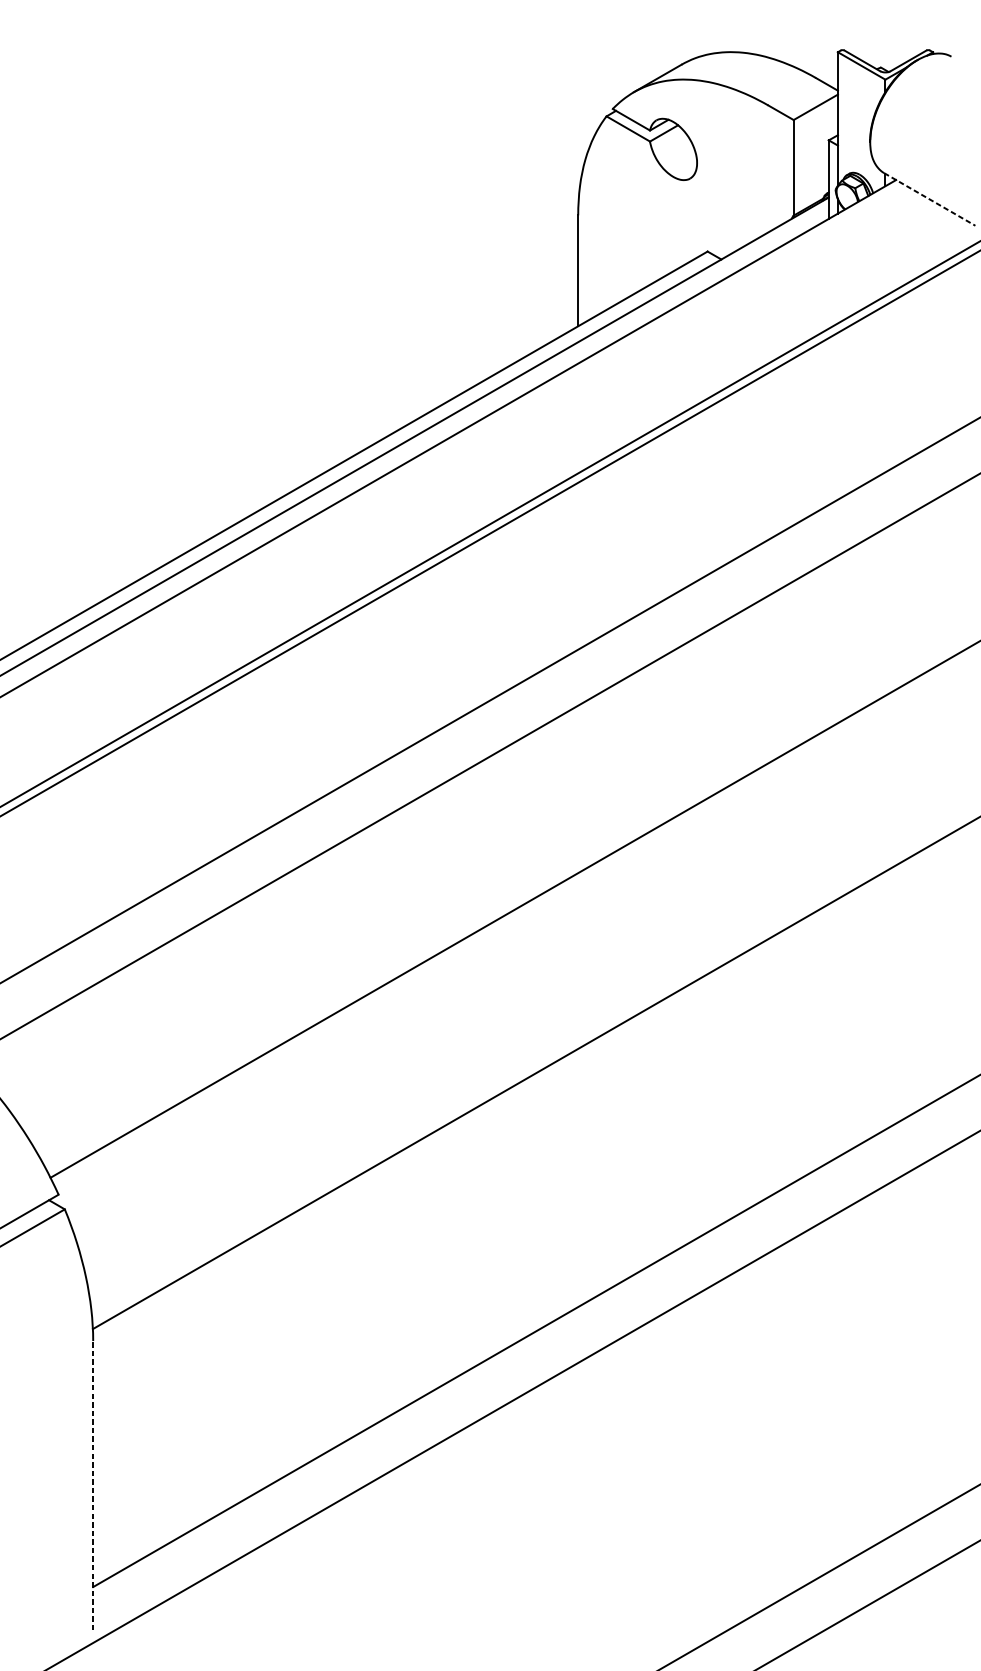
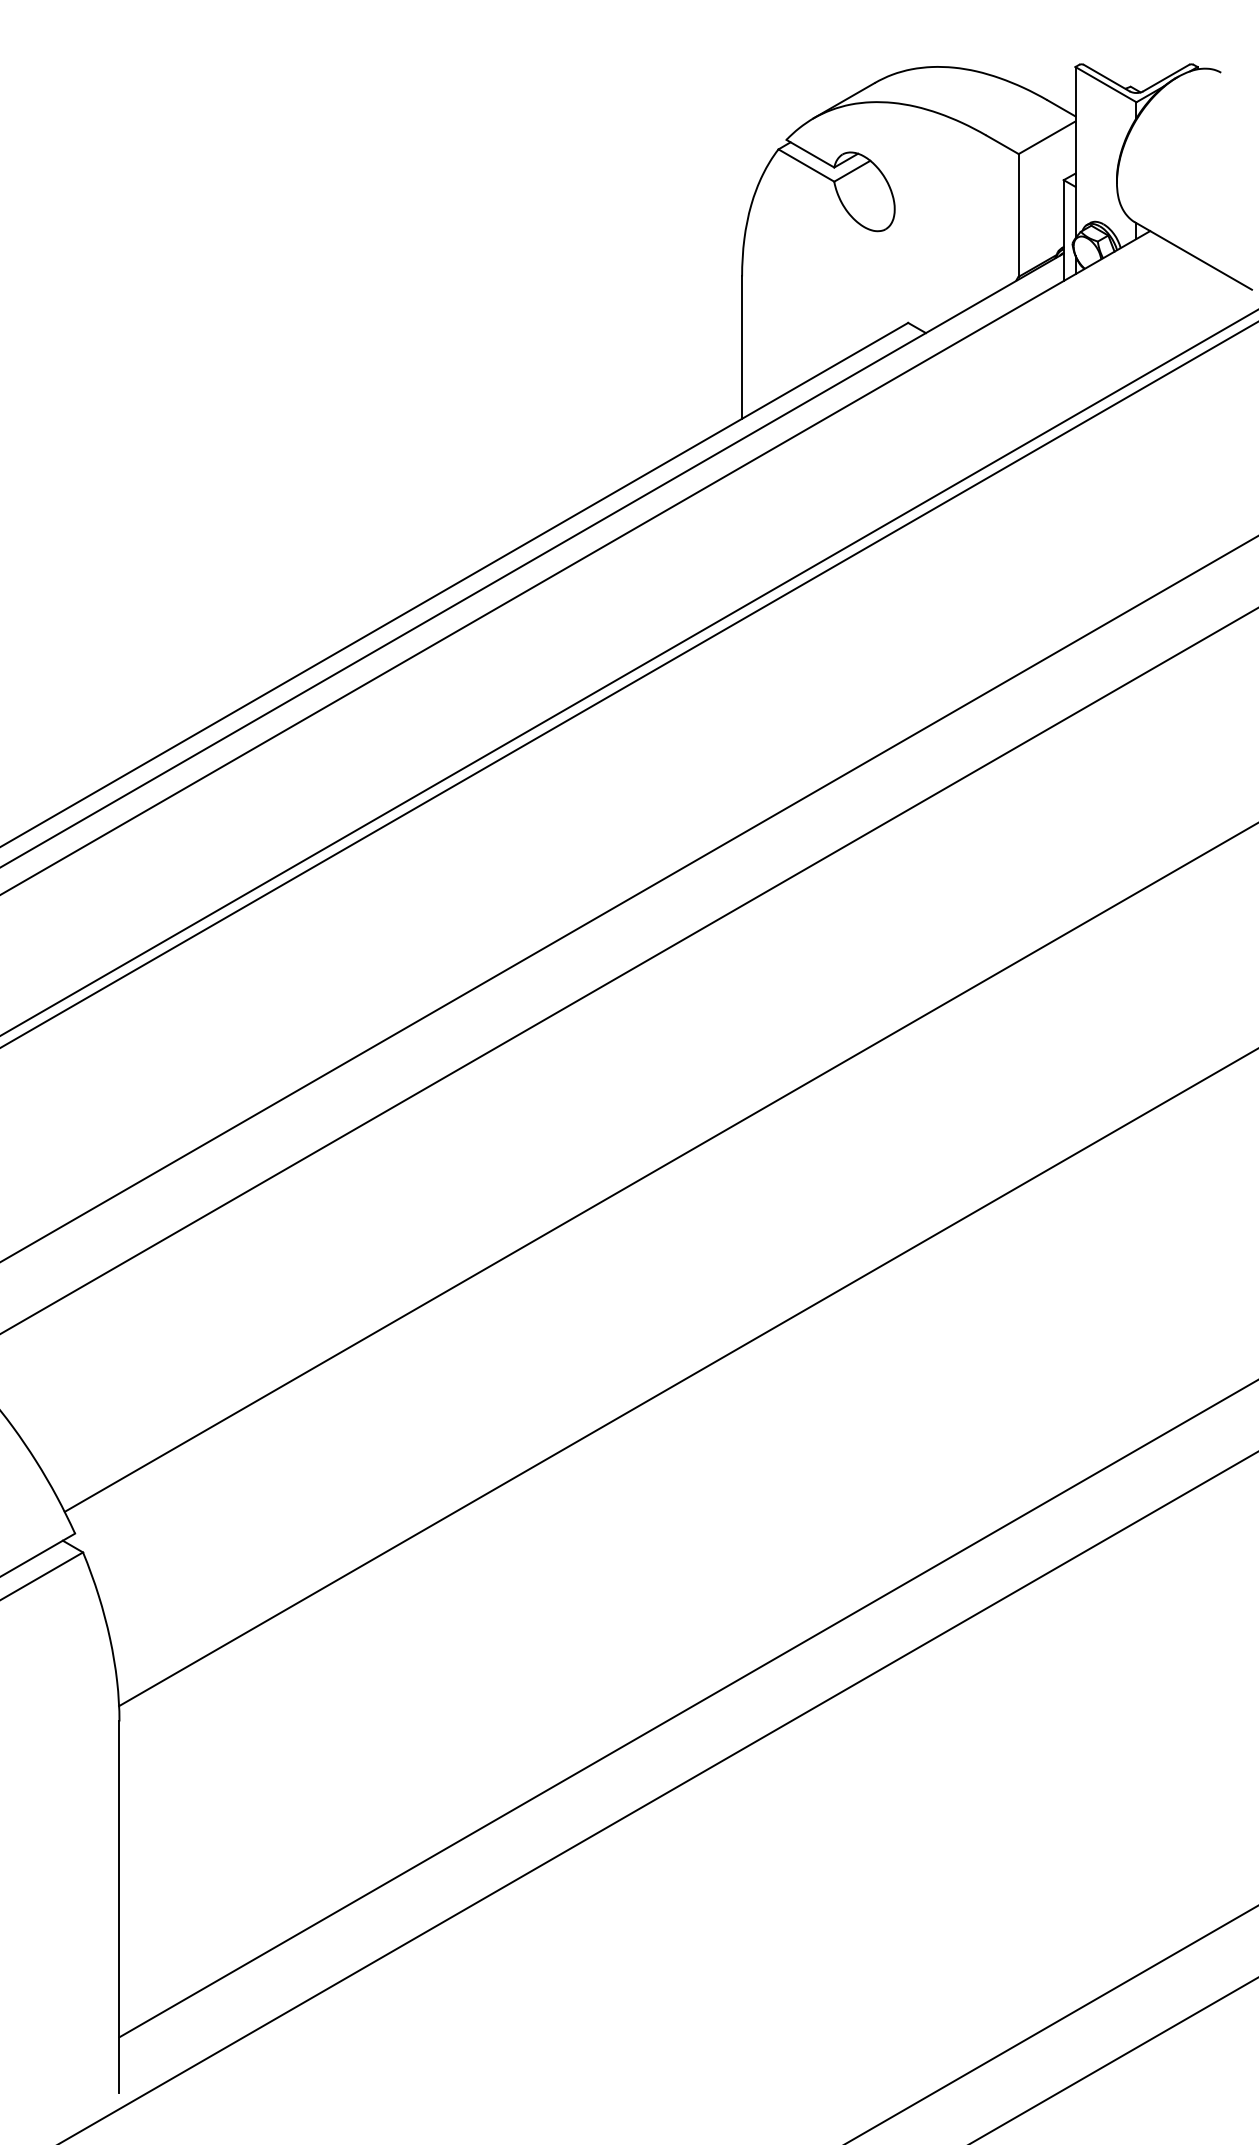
line: (929, 199) -> (1193, 256), dashed -> solid
line: (93, 1485) -> (119, 1907), dashed -> solid

